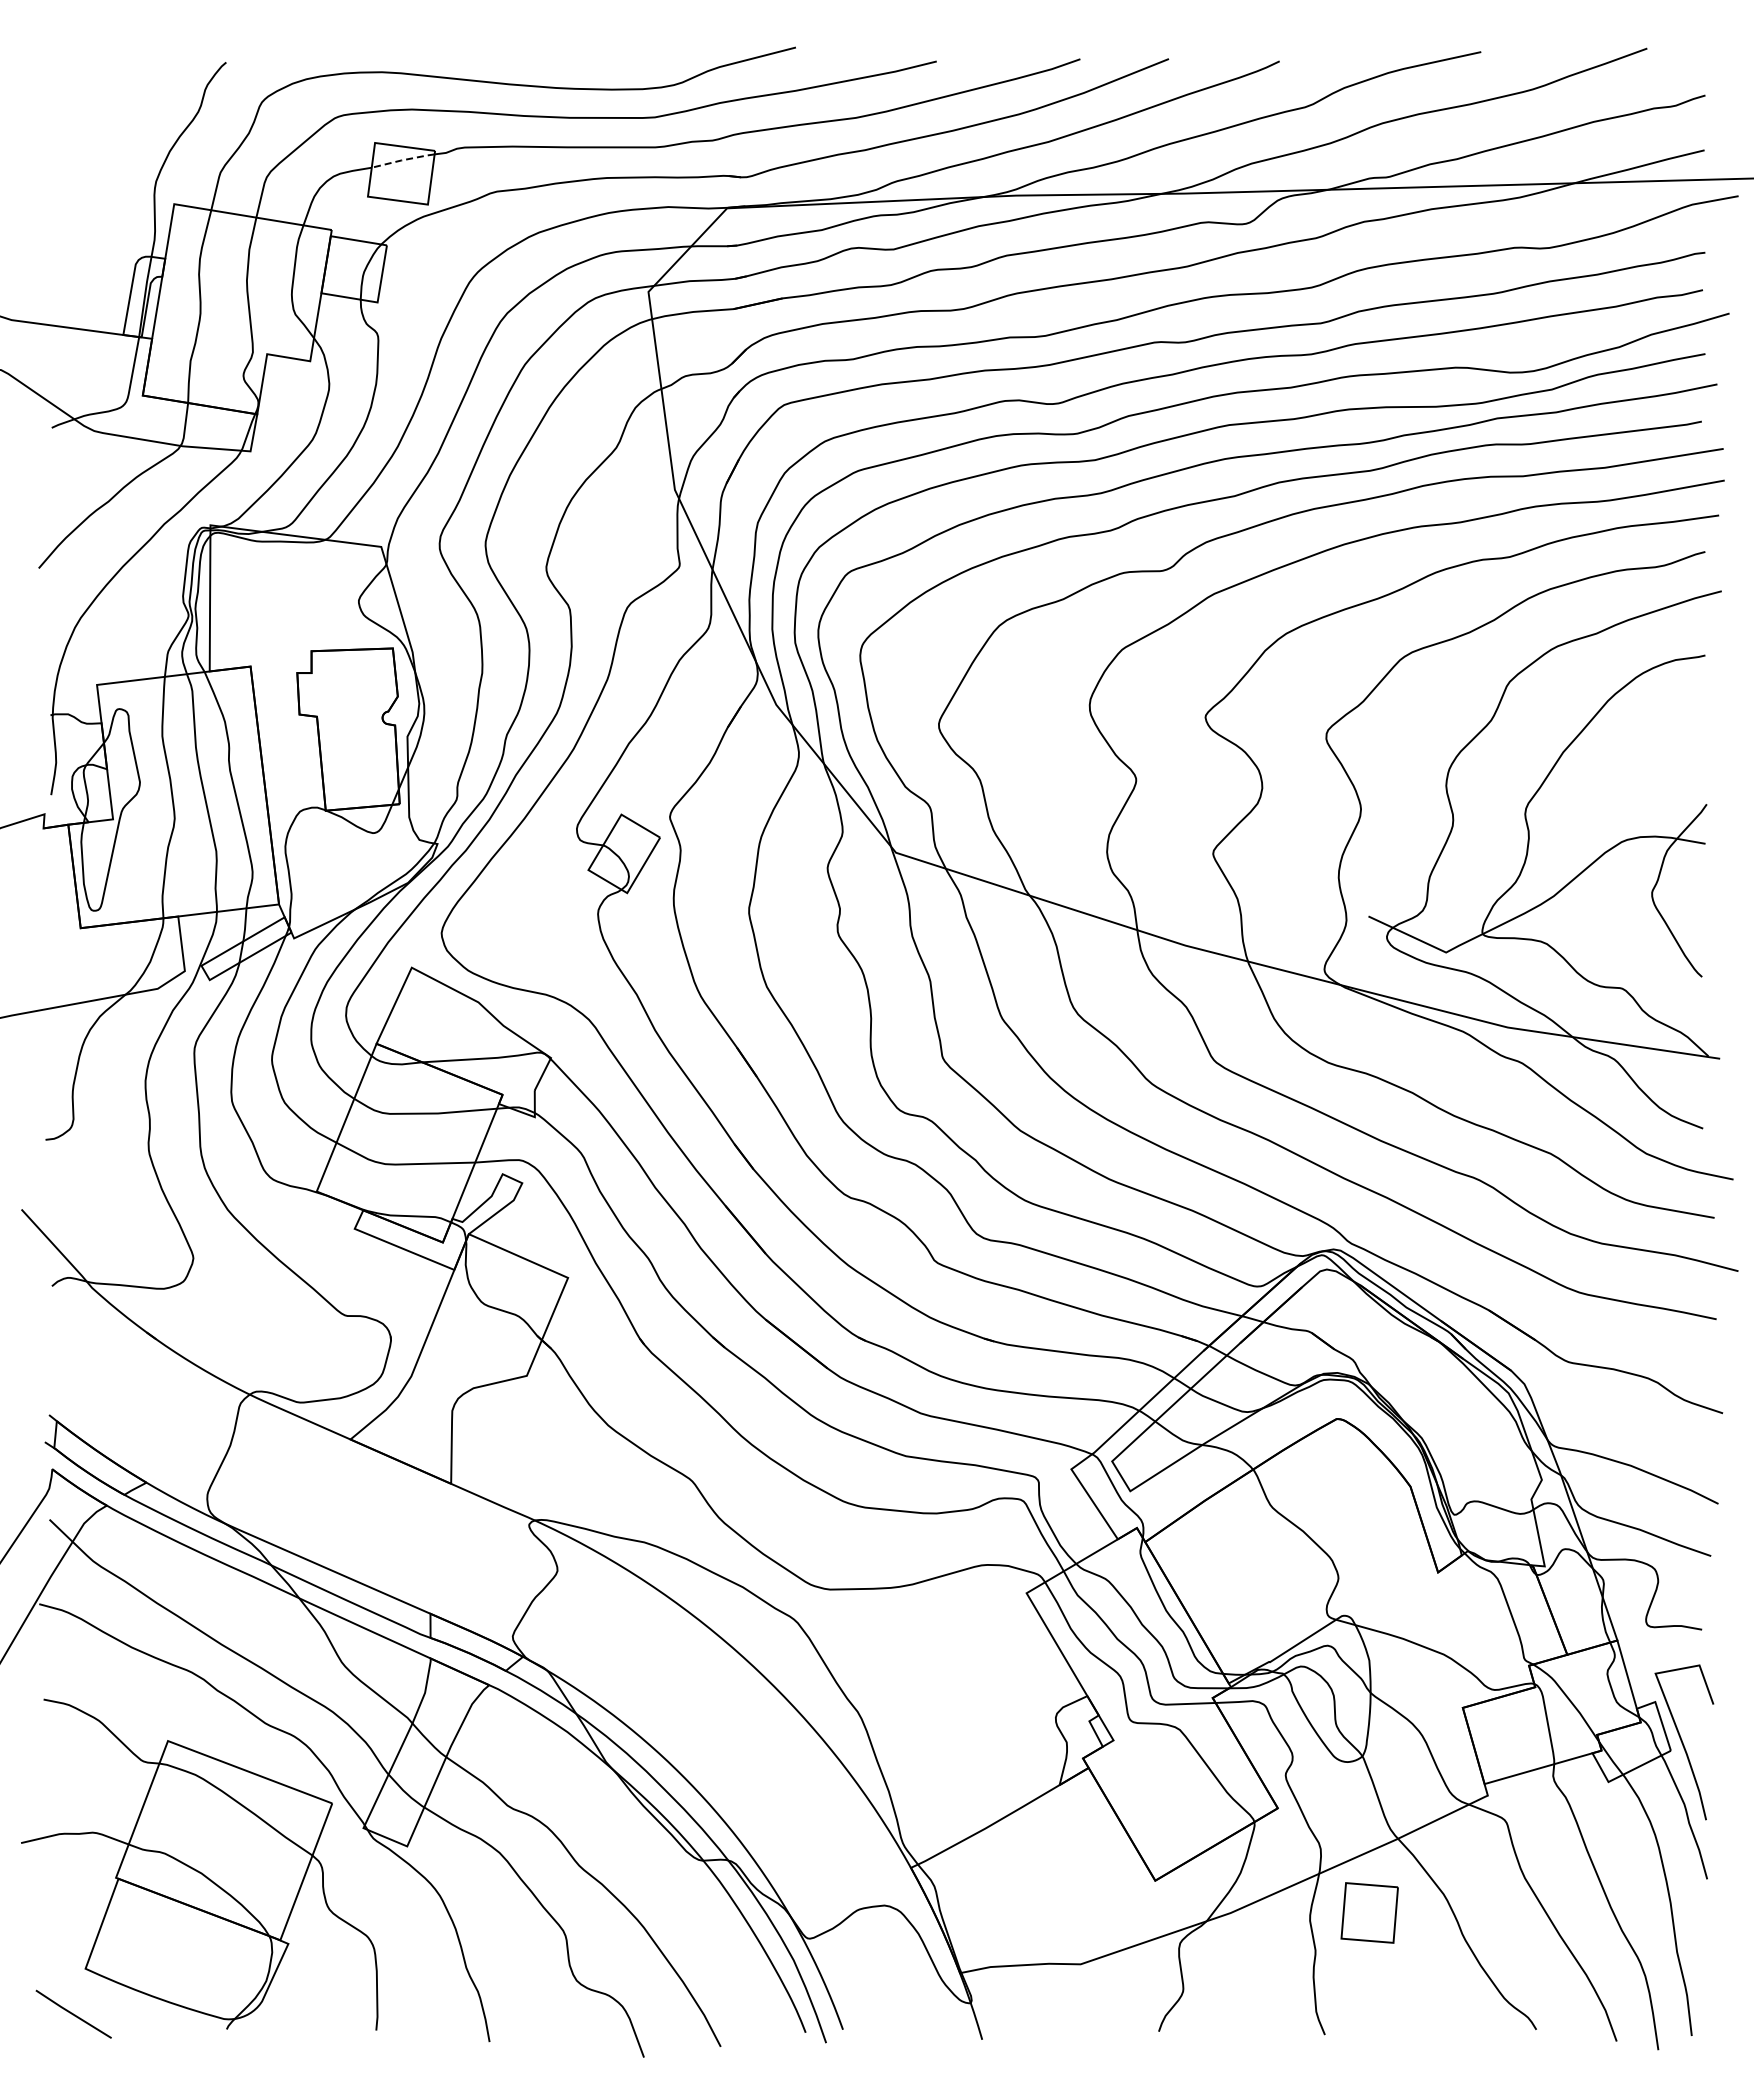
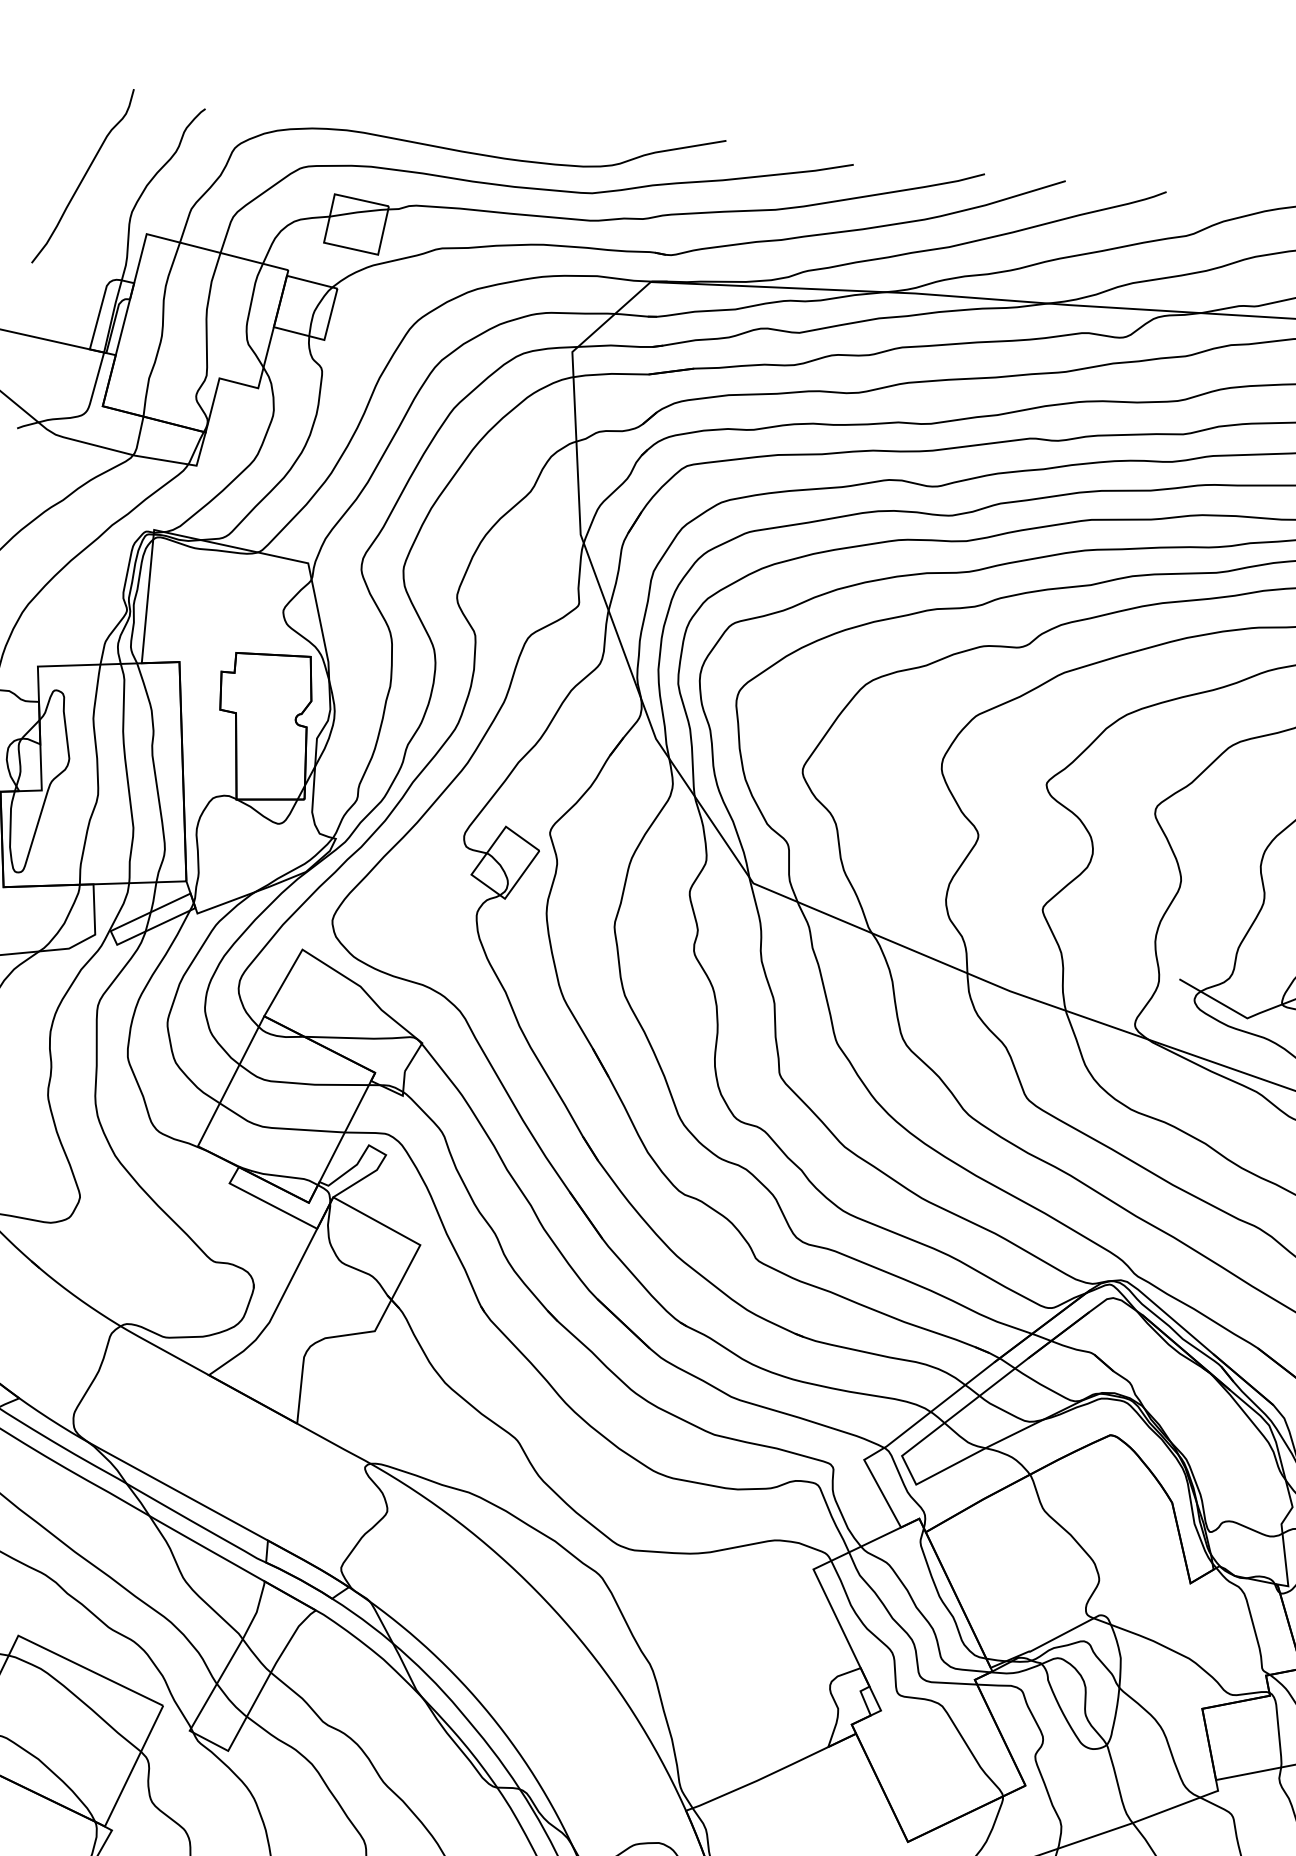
curve: (100, 146) -> (84, 175), added
line: (403, 160) -> (359, 212), dashed -> solid

